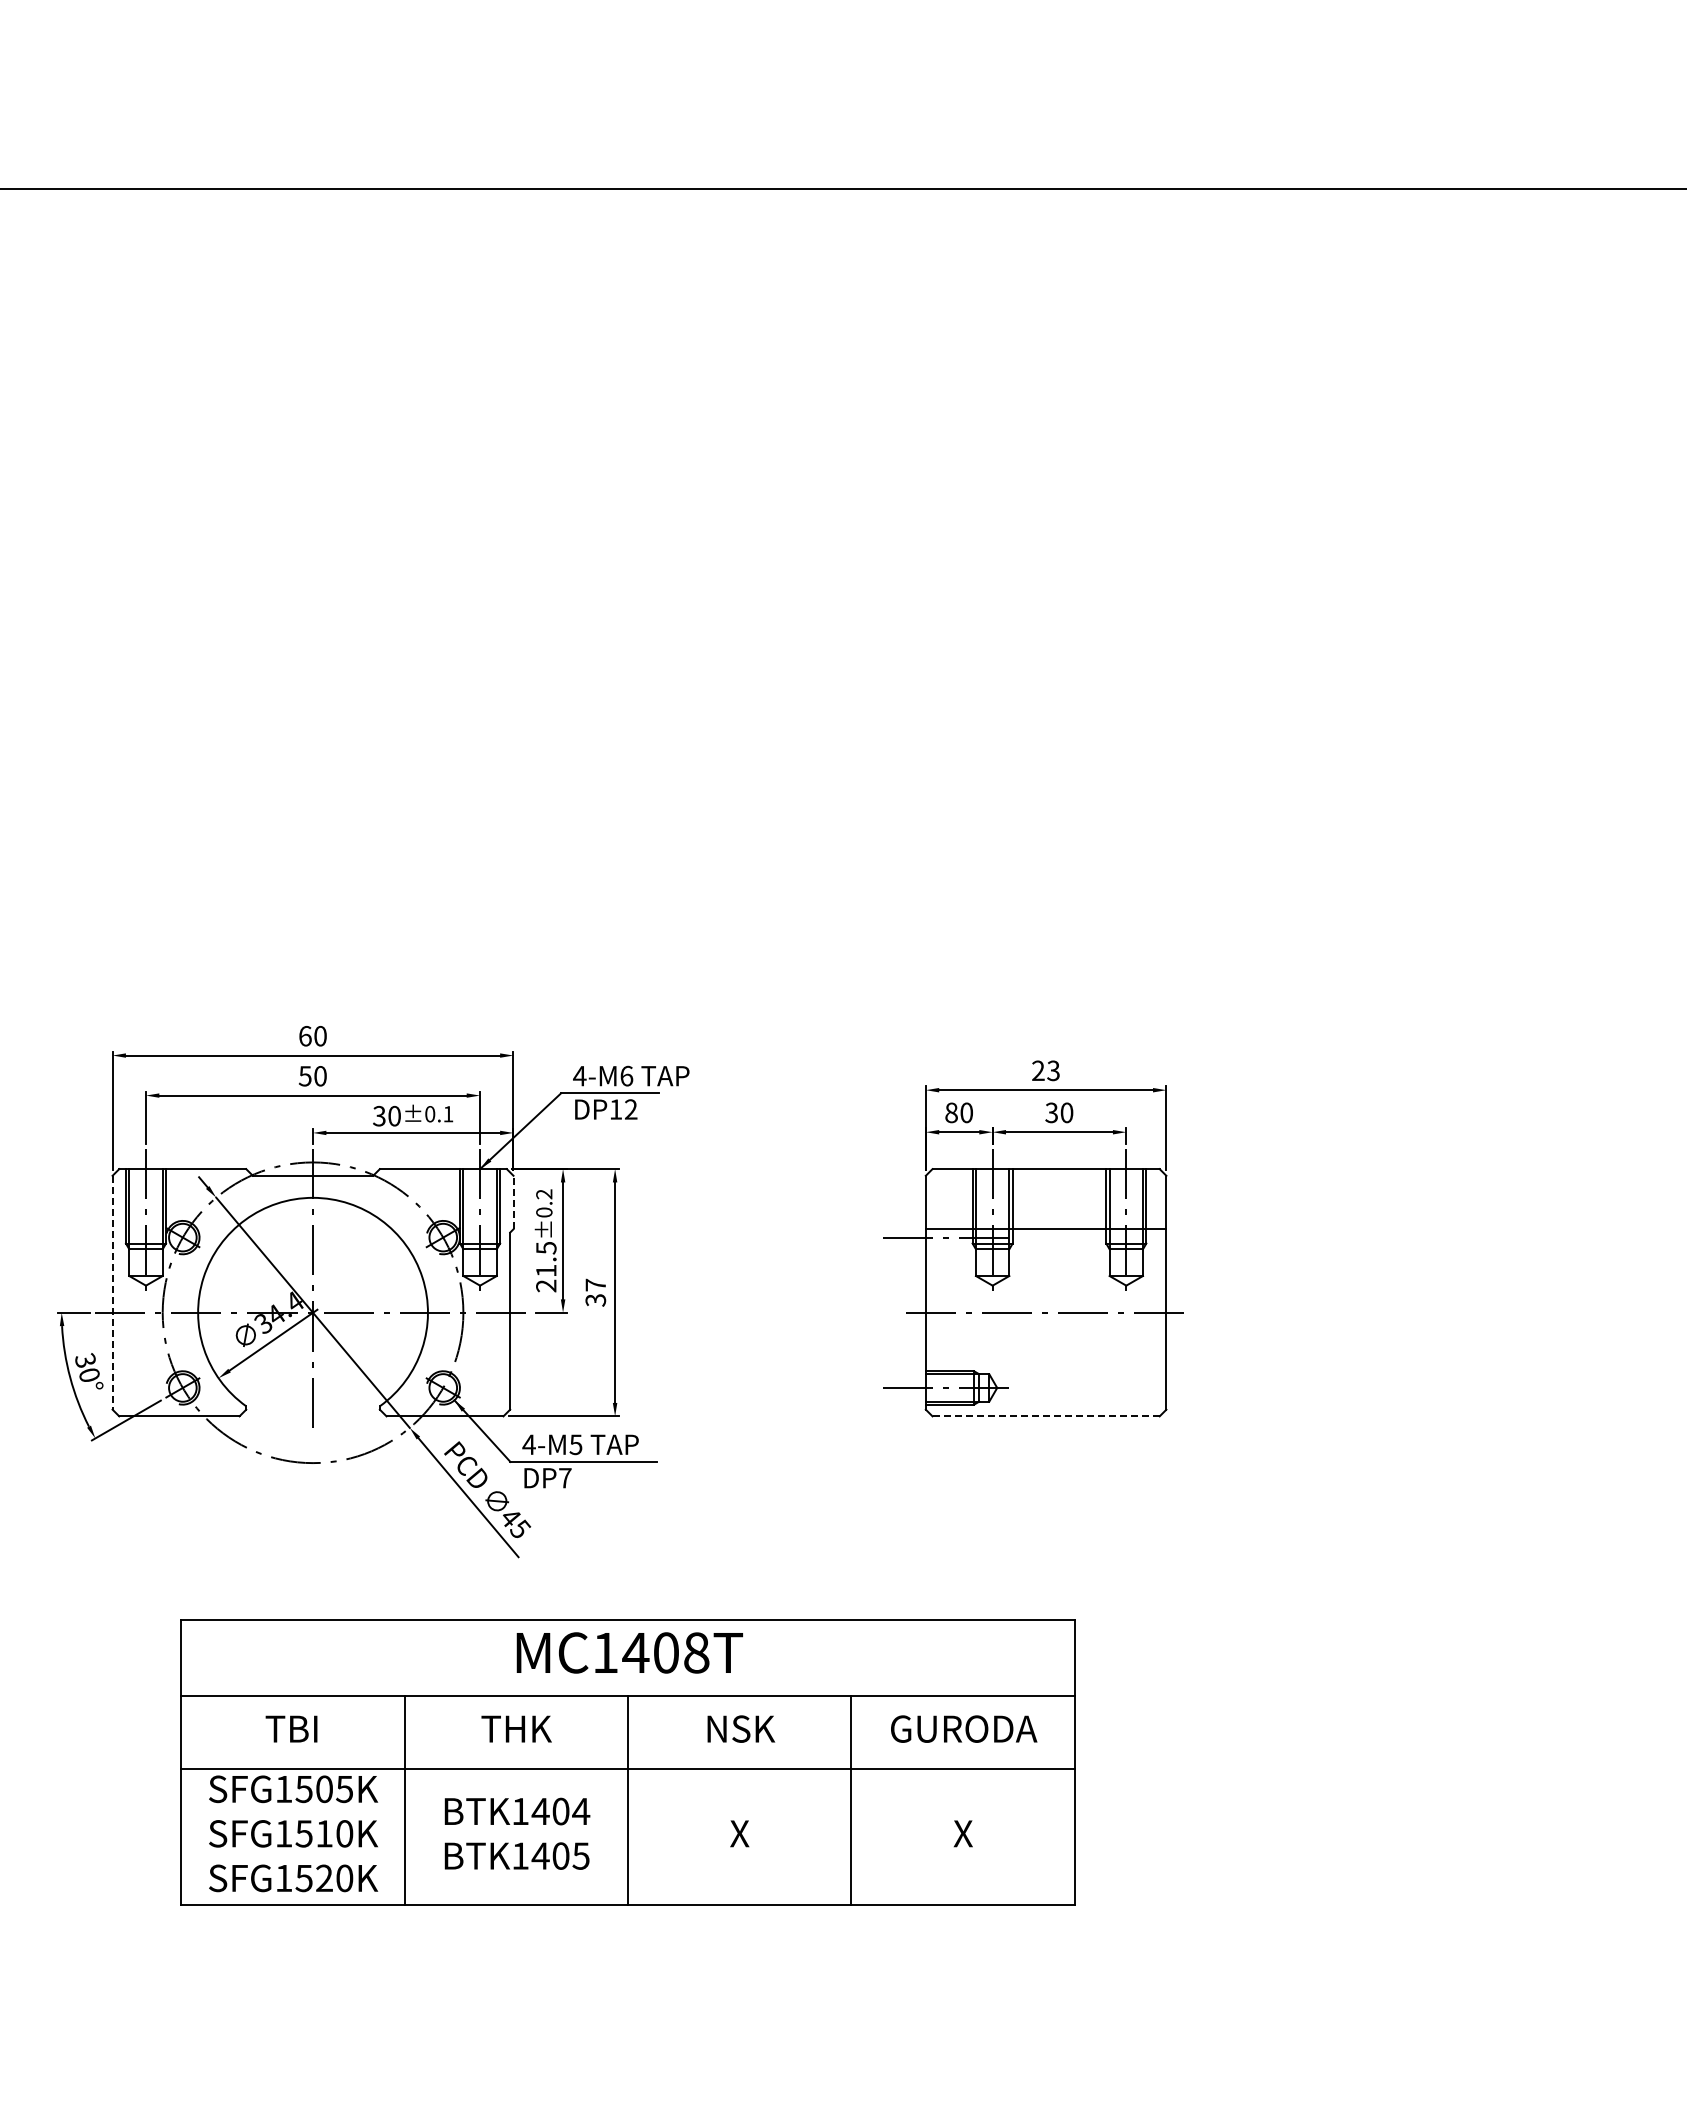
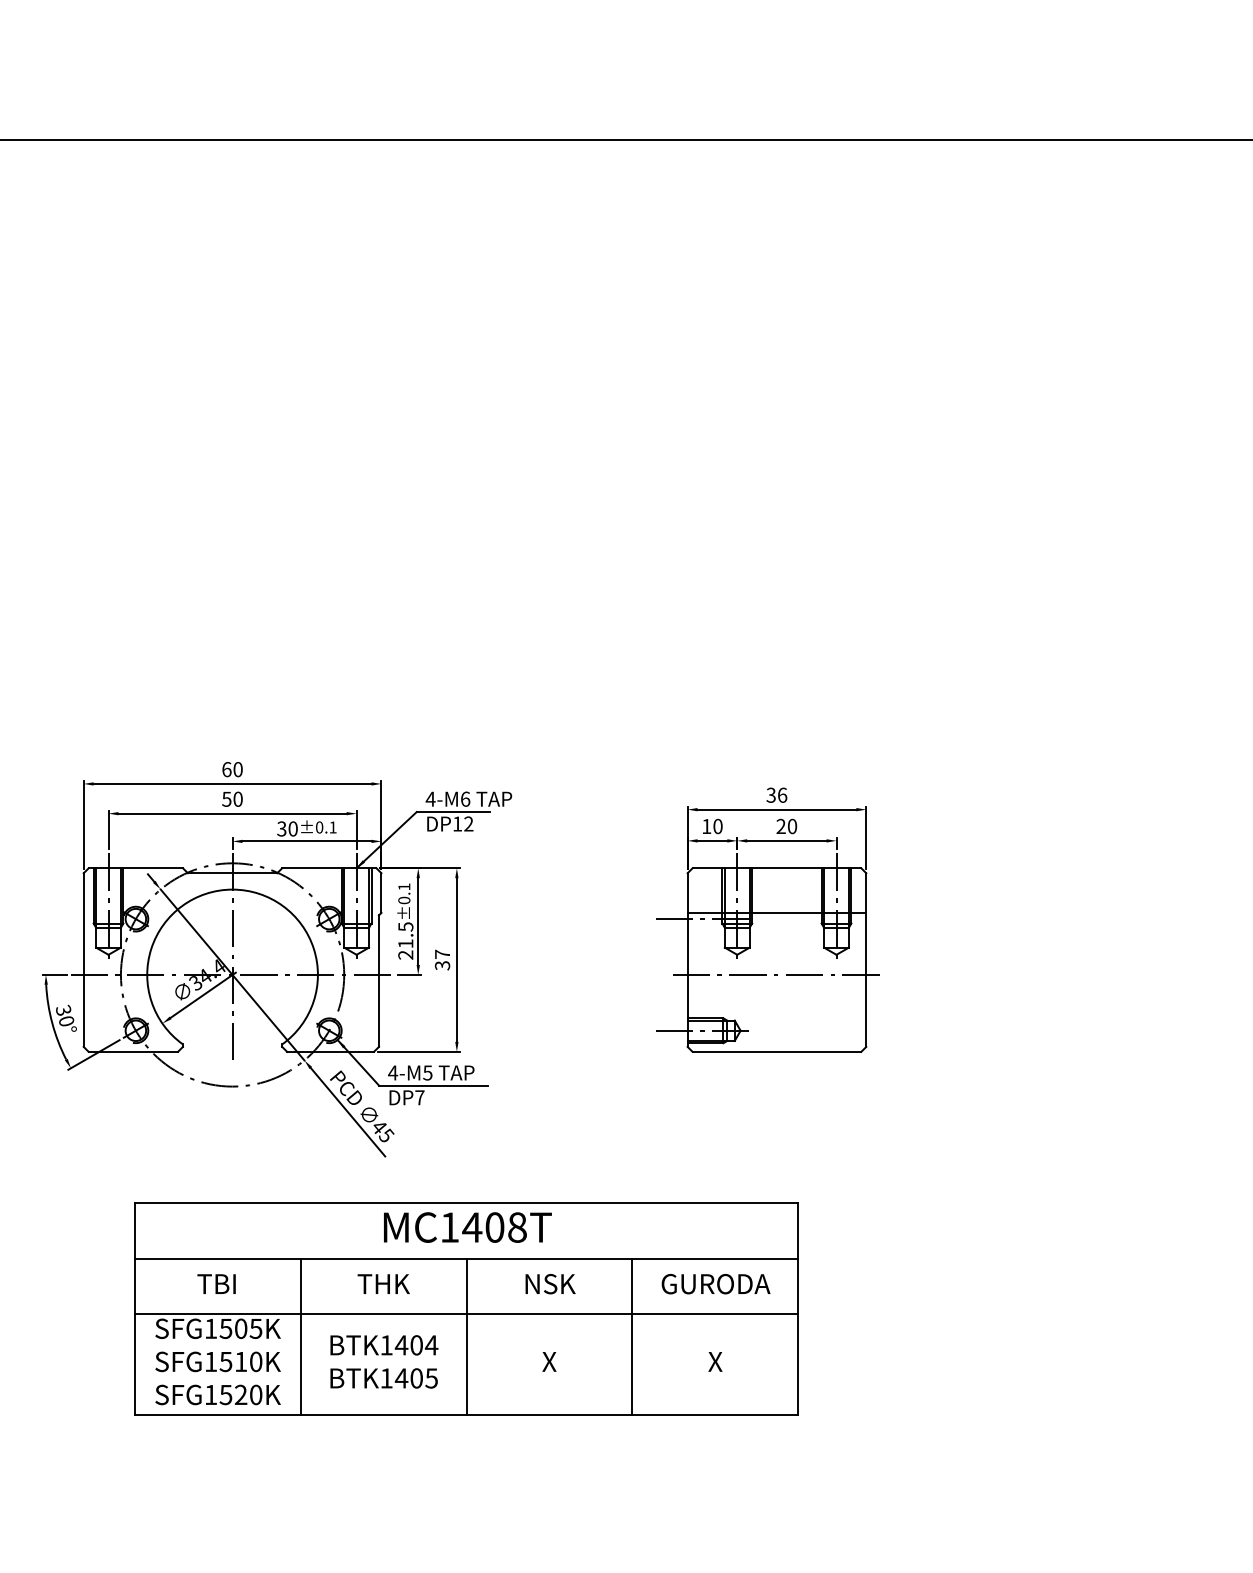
text: (1046, 1070) -> (777, 795), 23 -> 36
text: (951, 1112) -> (706, 826), 80 -> 10
text: (1051, 1113) -> (780, 826), 30 -> 20
text: (544, 1194) -> (404, 887), ±0.2 -> ±0.1
line: (513, 1202) -> (381, 893), dashed -> solid
line: (112, 1292) -> (83, 959), dashed -> solid
line: (1046, 1416) -> (777, 1051), dashed -> solid

